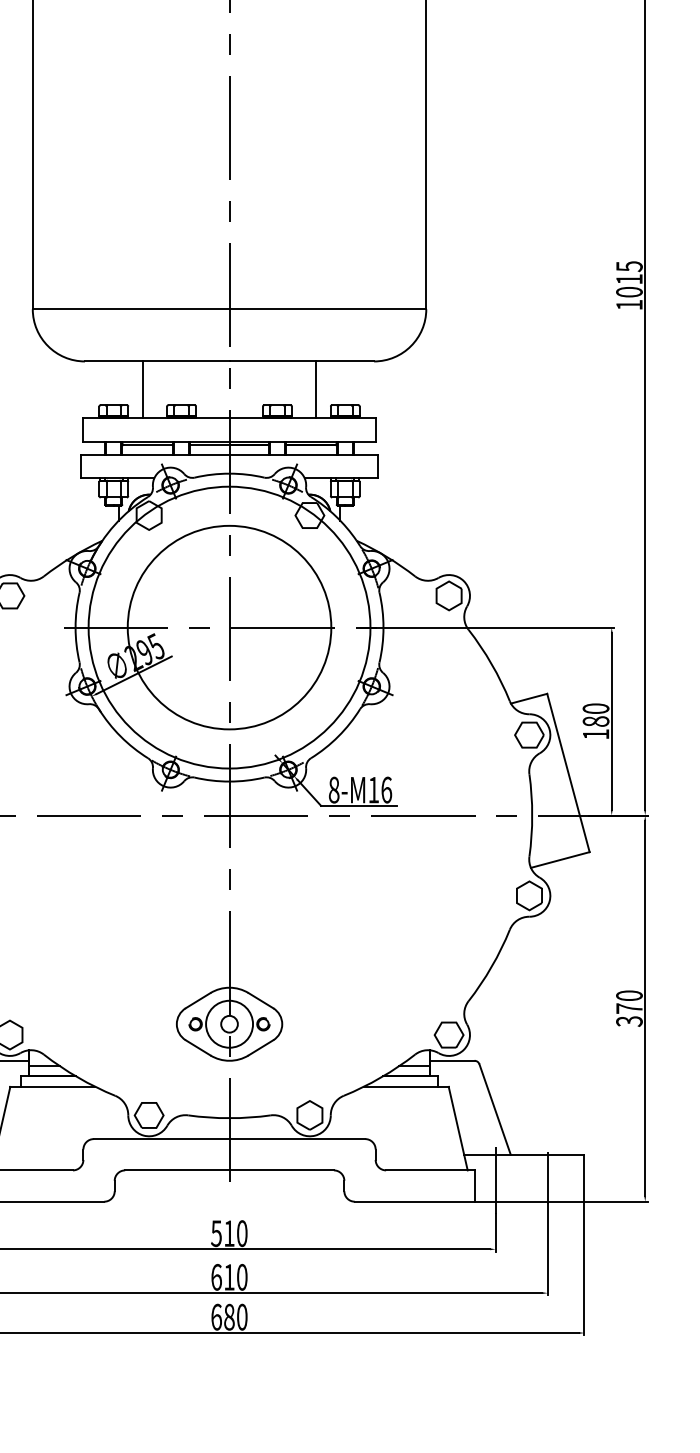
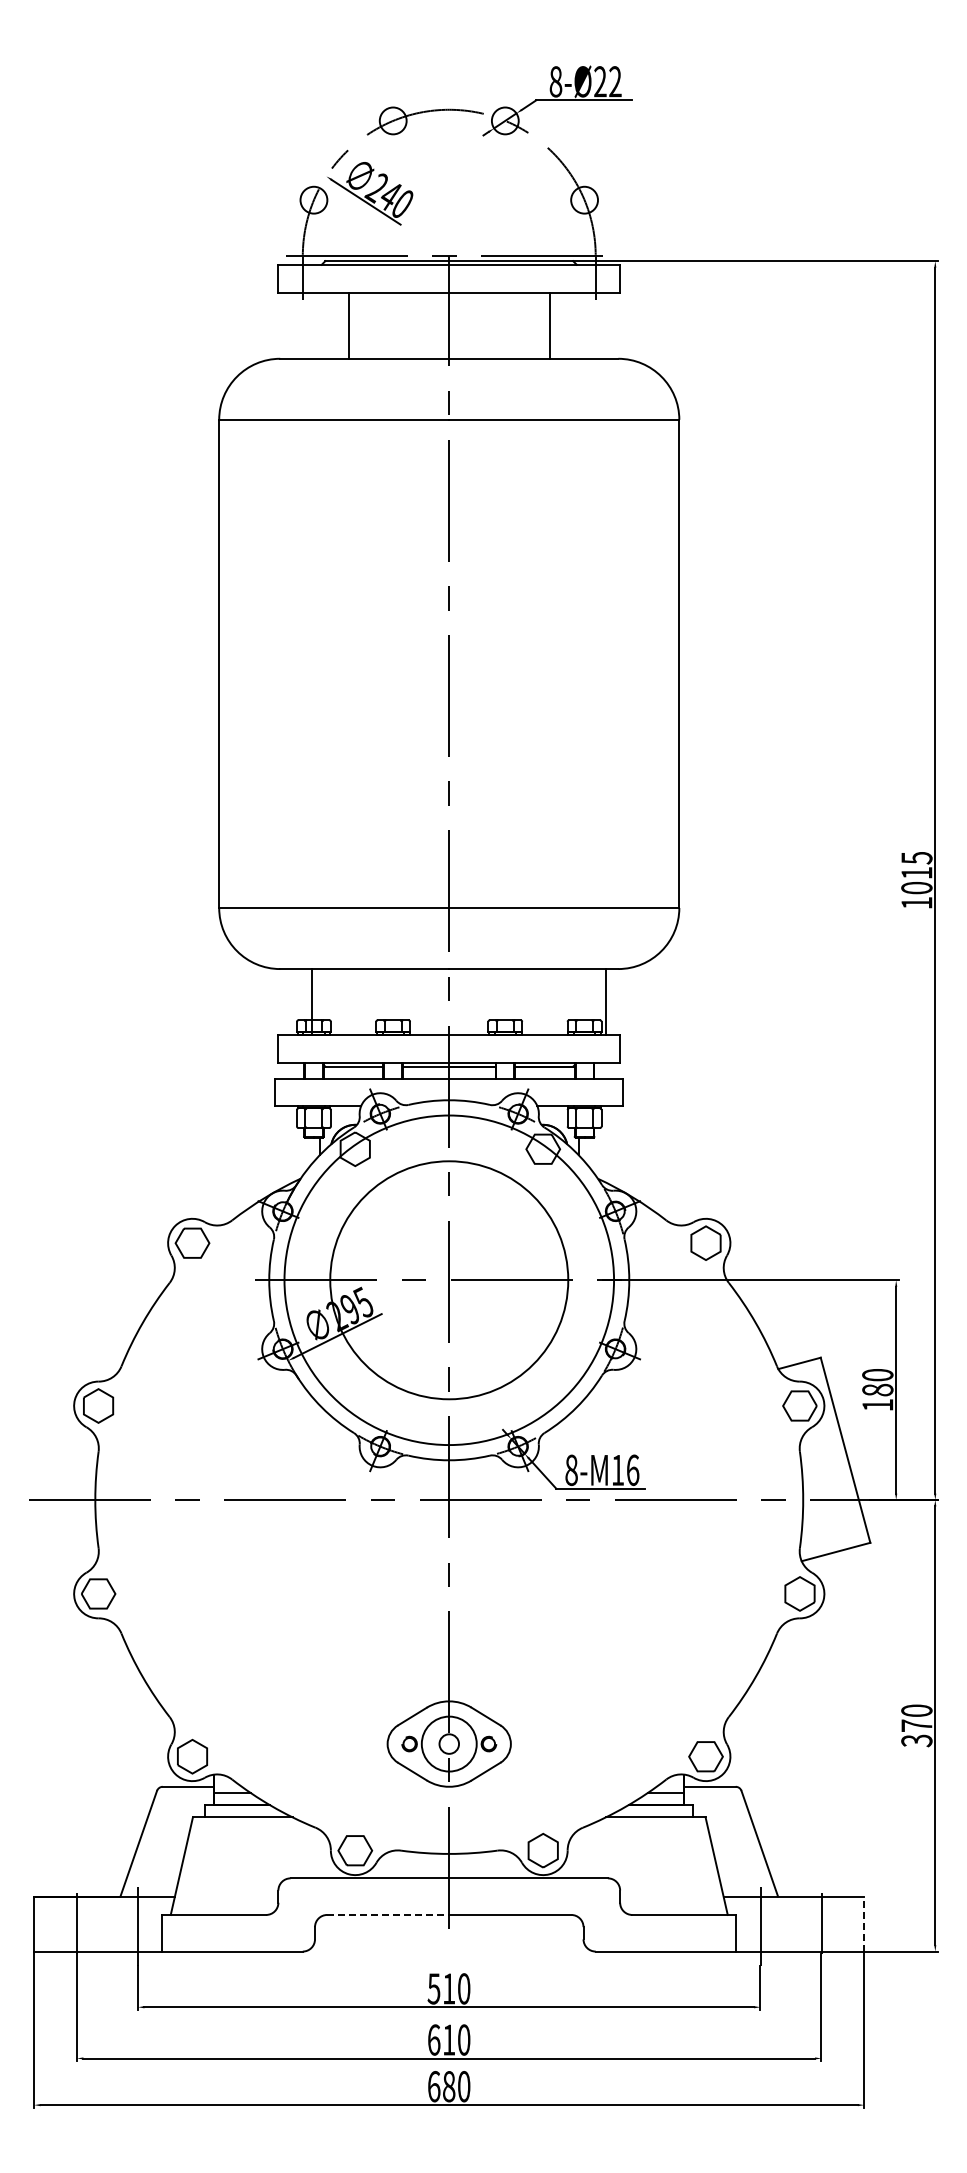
line: (143, 389) -> (311, 1001), moved
line: (315, 389) -> (605, 1001), moved
line: (177, 1169) -> (388, 1914), solid -> dashed
line: (584, 1177) -> (864, 1923), solid -> dashed

